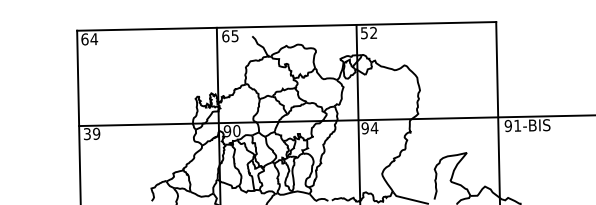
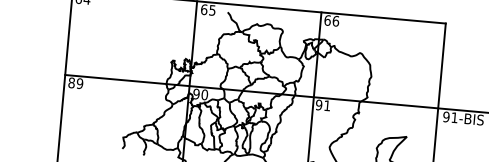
text: (368, 32) -> (331, 20), 52 -> 66
text: (374, 128) -> (327, 106), 94 -> 91
text: (86, 134) -> (70, 83), 39 -> 89

